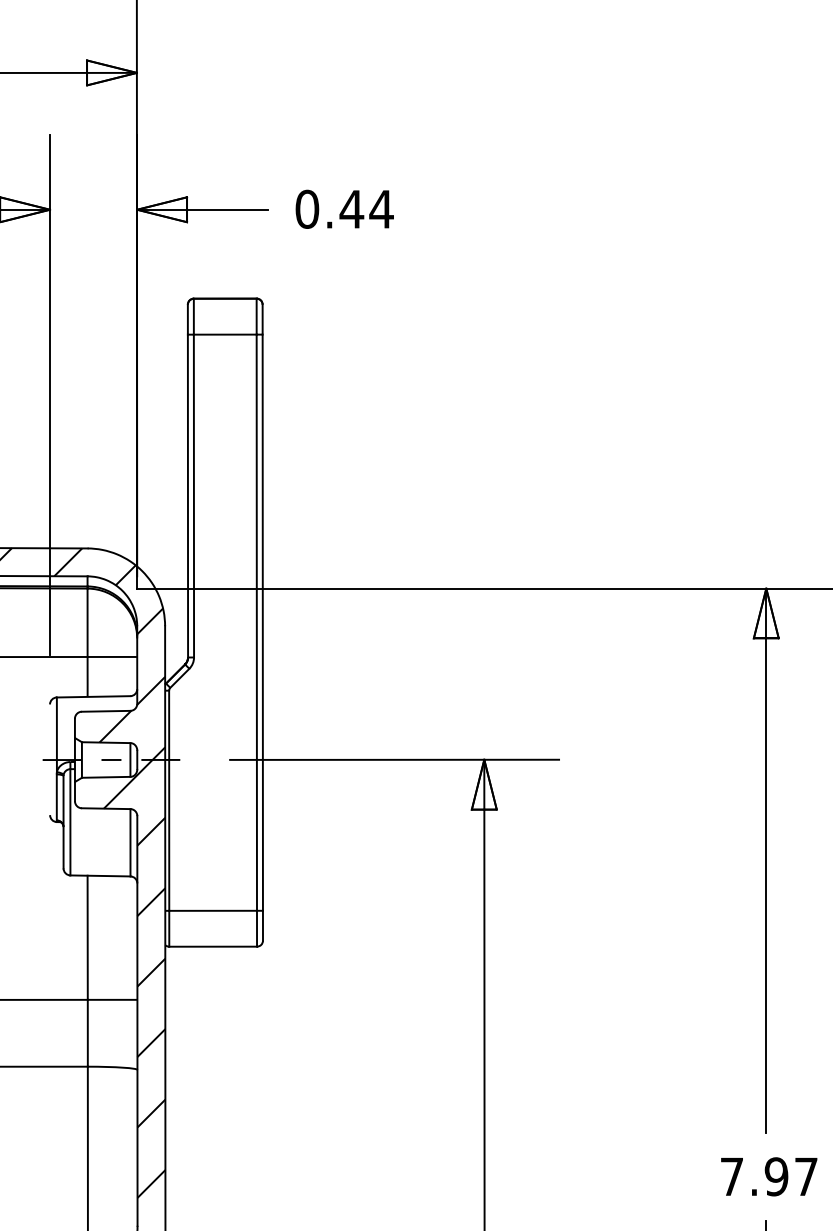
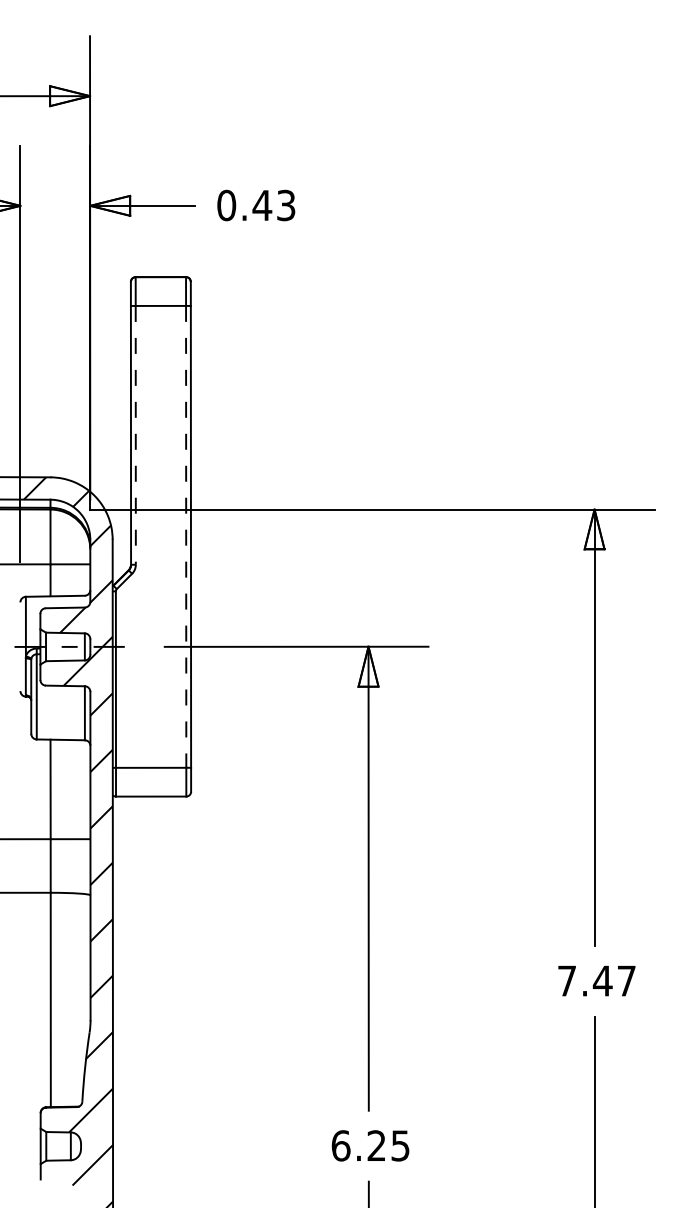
text: (381, 209) -> (286, 205), 0.44 -> 0.43
line: (193, 496) -> (135, 435), solid -> dashed
line: (257, 622) -> (186, 536), solid -> dashed
text: (776, 1176) -> (602, 980), 7.97 -> 7.47

